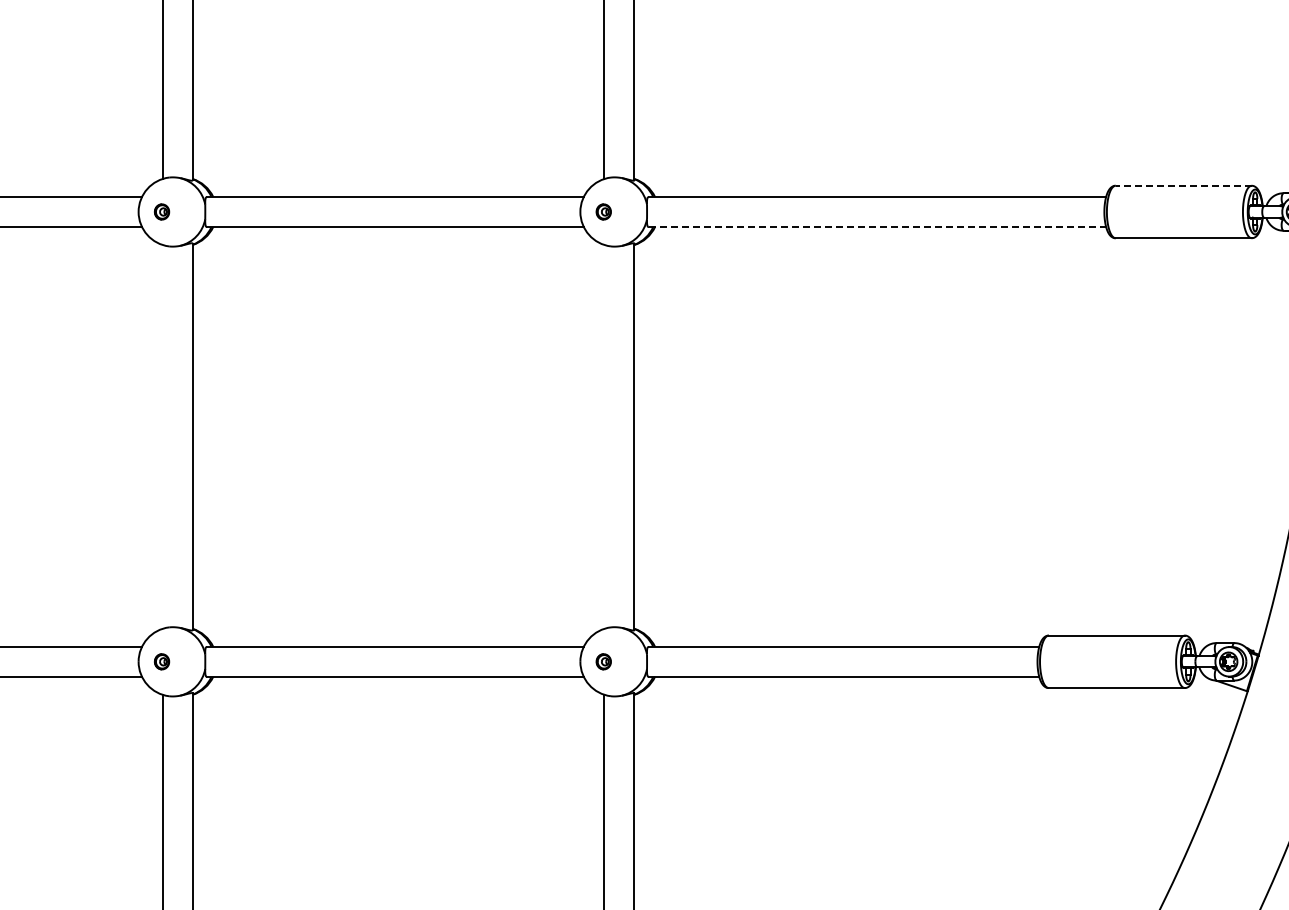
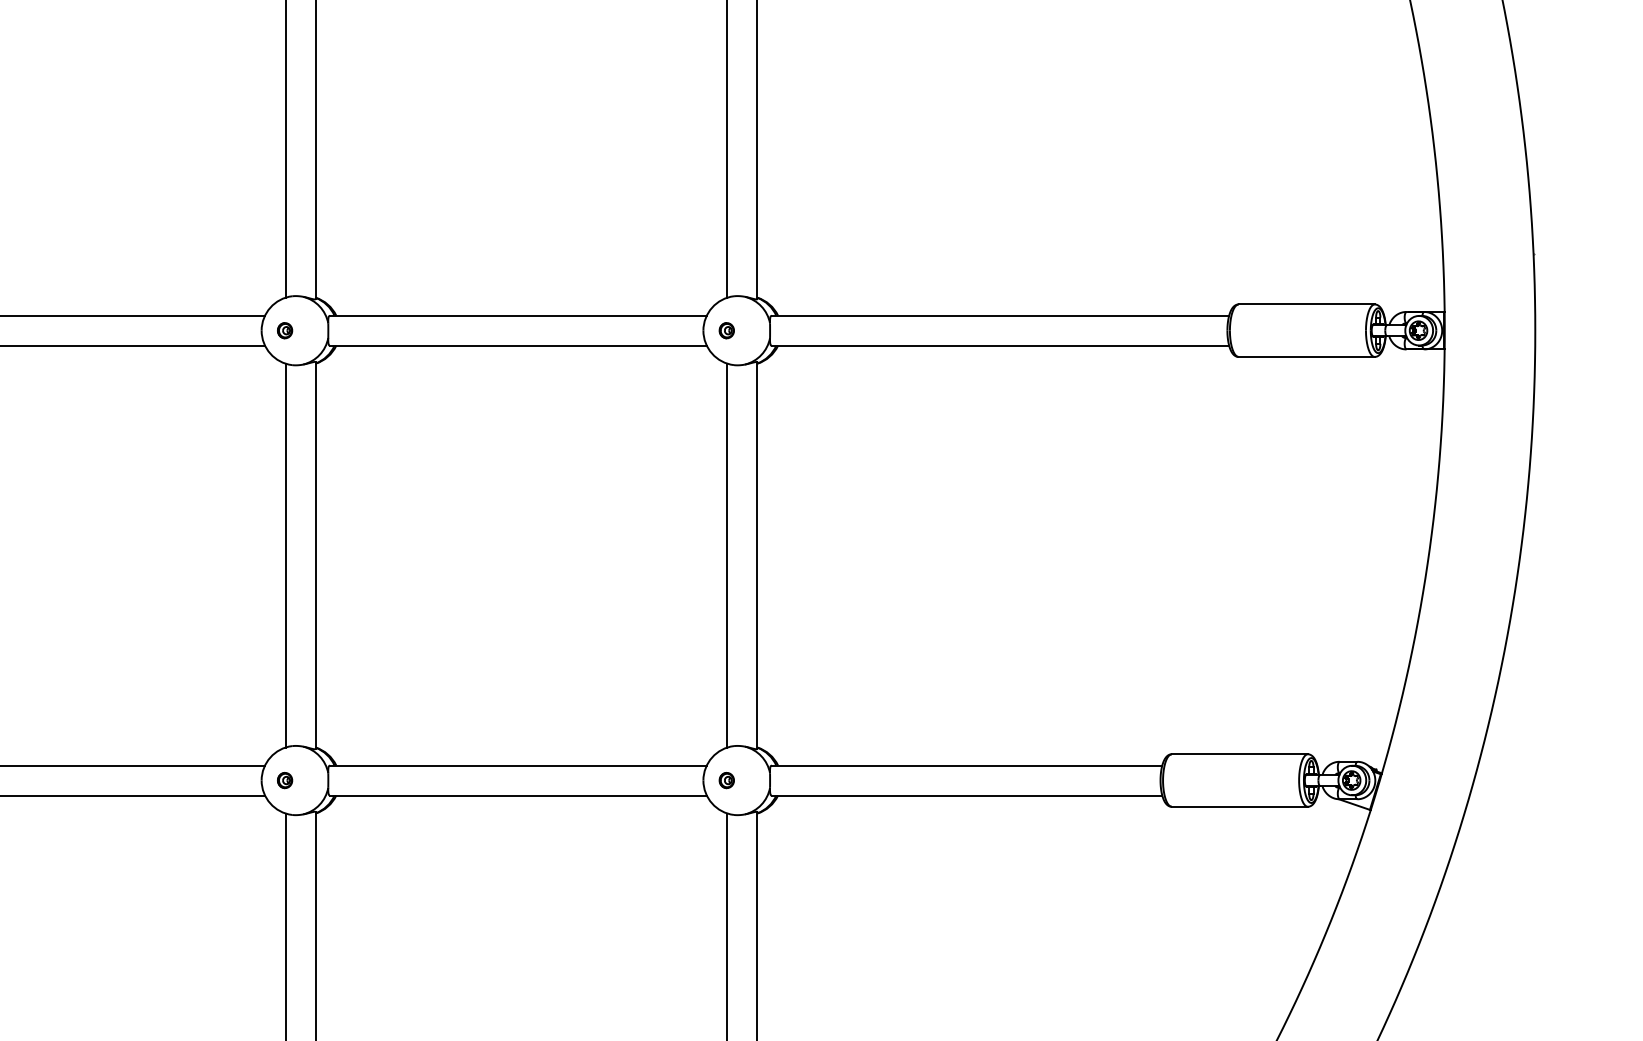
line: (1183, 185) -> (1306, 304), dashed -> solid
line: (877, 226) -> (1000, 345), dashed -> solid
line: (162, 436) -> (285, 555), added
line: (604, 436) -> (727, 555), added

